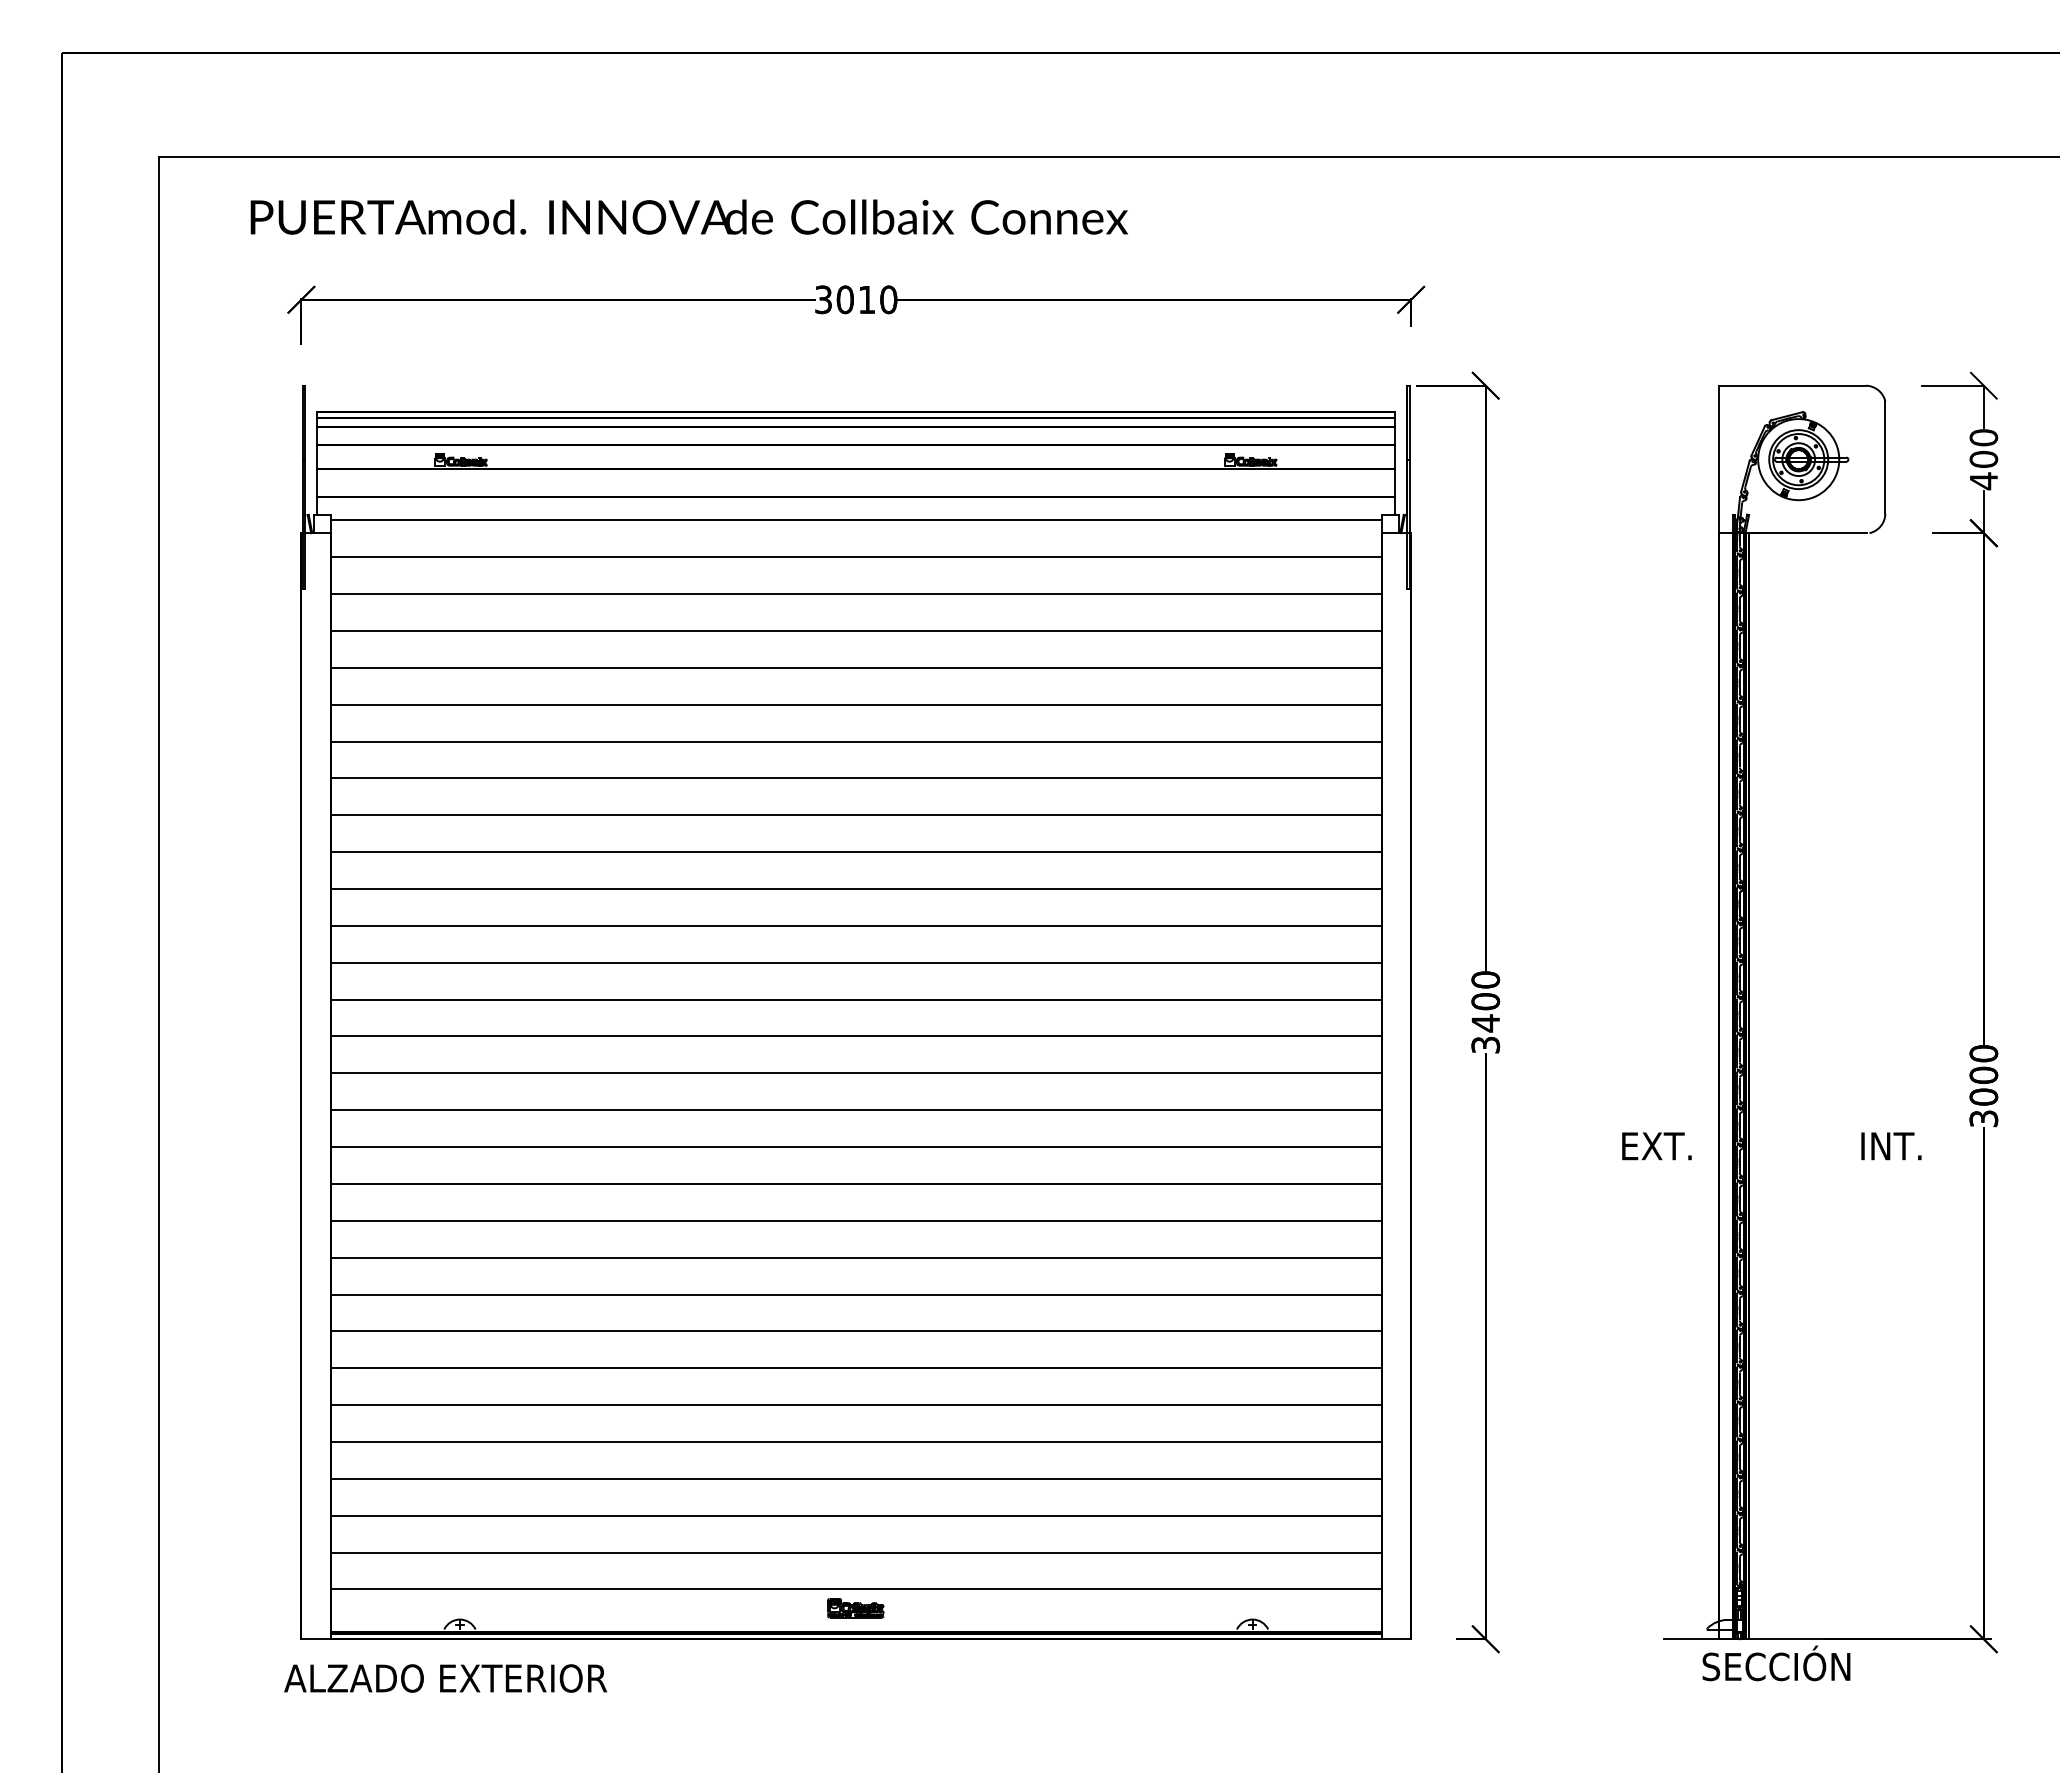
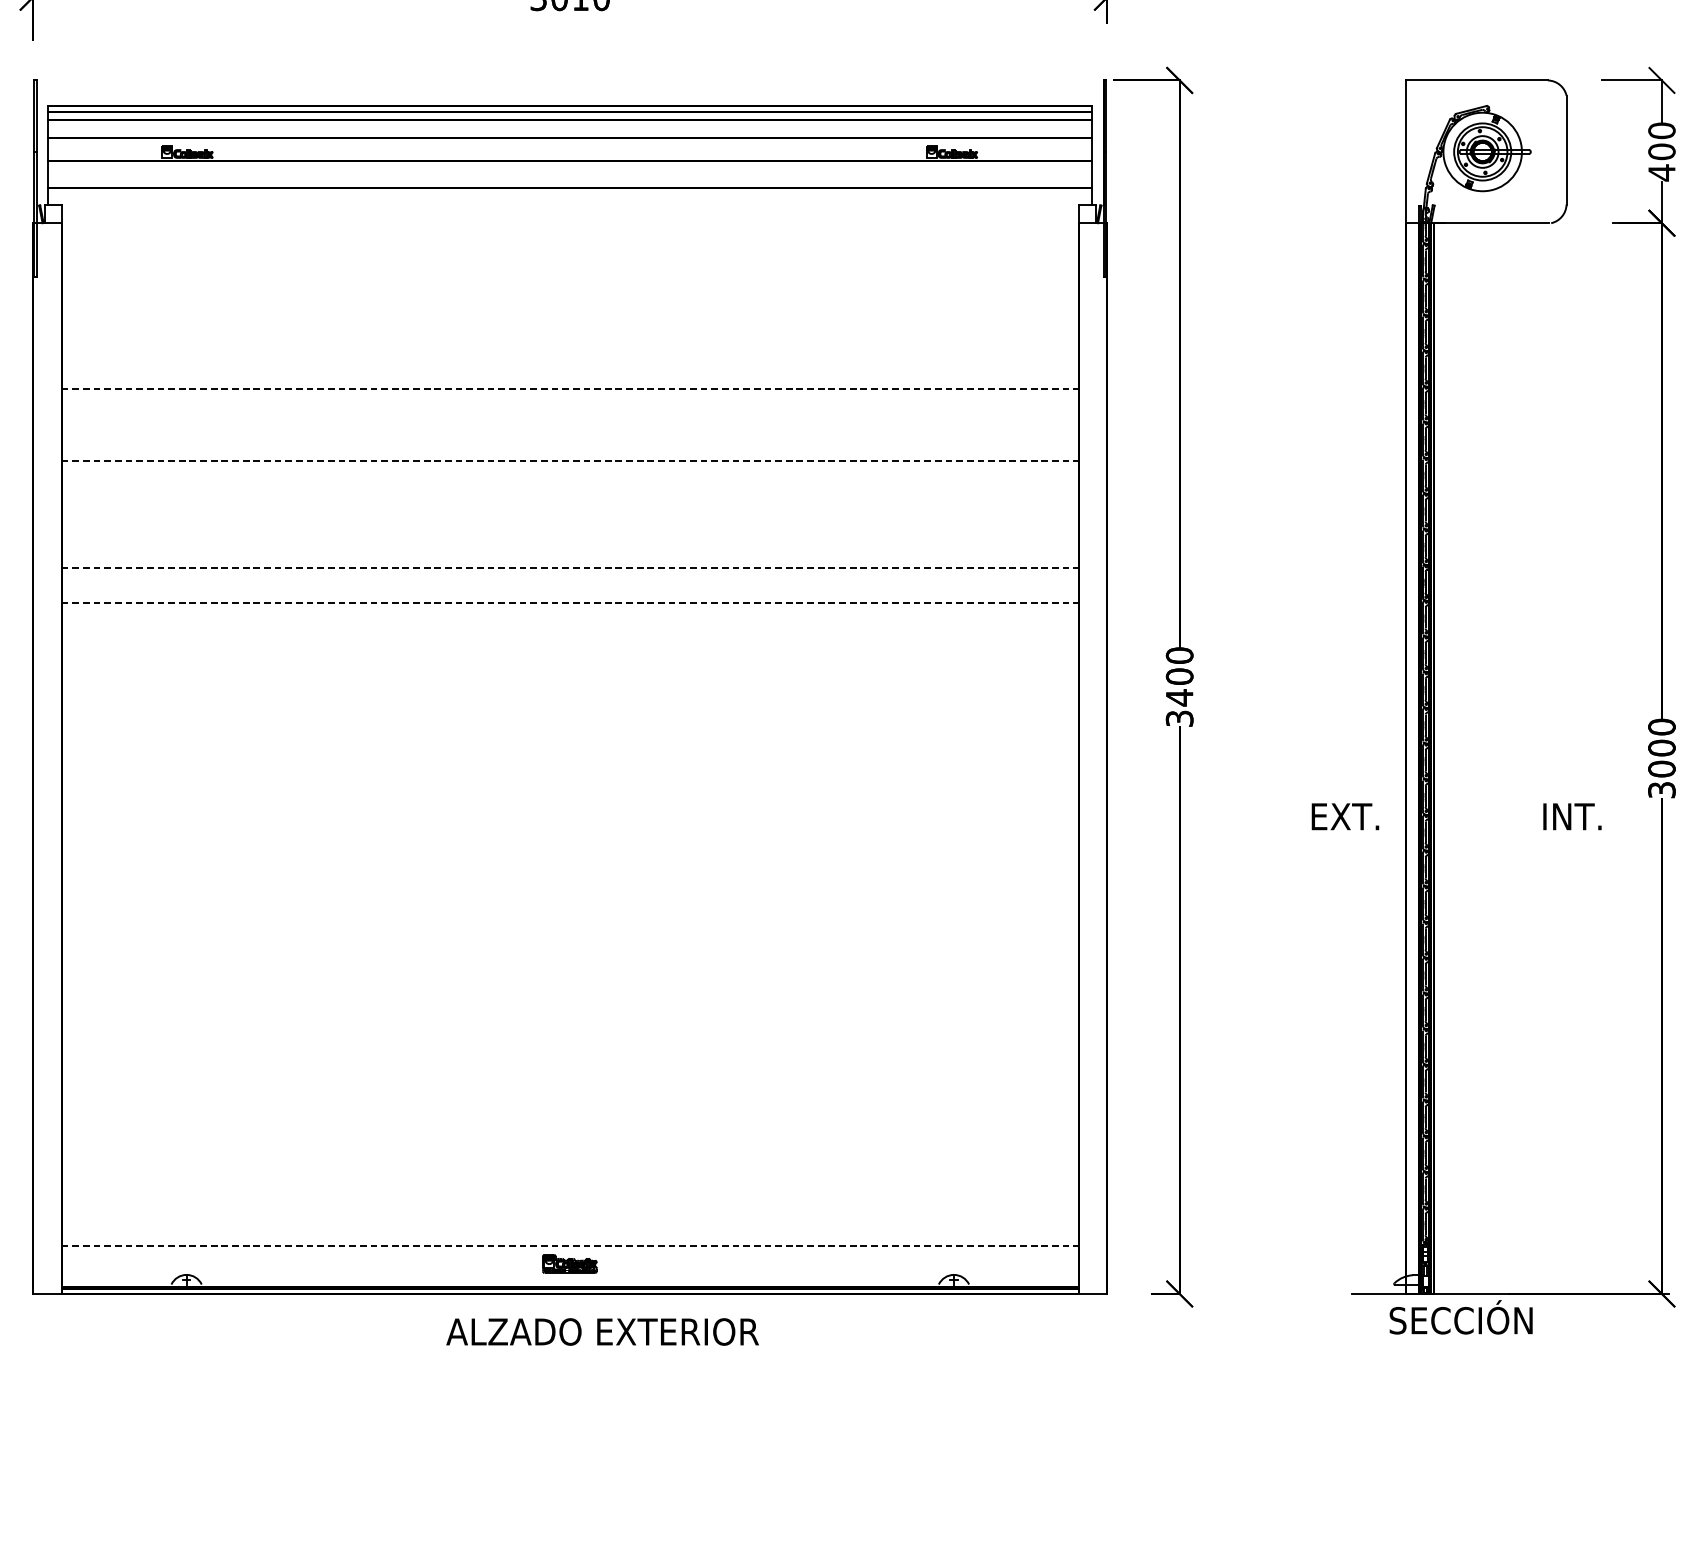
line: (855, 520) -> (569, 210), removed
line: (855, 557) -> (569, 246), removed
line: (855, 594) -> (569, 282), removed
line: (855, 630) -> (569, 317), removed
line: (855, 667) -> (569, 353), removed
line: (856, 704) -> (570, 389), solid -> dashed
line: (855, 741) -> (569, 424), removed
line: (856, 778) -> (570, 460), solid -> dashed
line: (855, 815) -> (569, 496), removed
line: (855, 852) -> (569, 532), removed
line: (856, 888) -> (570, 567), solid -> dashed
line: (856, 925) -> (570, 602), solid -> dashed
line: (855, 962) -> (569, 638), removed
line: (855, 999) -> (569, 674), removed
line: (855, 1036) -> (569, 710), removed
line: (855, 1073) -> (569, 746), removed
line: (855, 1110) -> (569, 782), removed
line: (855, 1147) -> (569, 817), removed
line: (855, 1183) -> (569, 852), removed
line: (855, 1220) -> (569, 888), removed
line: (855, 1257) -> (569, 924), removed
line: (855, 1294) -> (569, 960), removed
line: (855, 1331) -> (569, 996), removed
line: (855, 1368) -> (569, 1031), removed
line: (855, 1405) -> (569, 1067), removed
line: (855, 1442) -> (569, 1103), removed
line: (855, 1478) -> (569, 1138), removed
line: (855, 1515) -> (569, 1174), removed
line: (855, 1552) -> (569, 1209), removed
line: (856, 1589) -> (570, 1245), solid -> dashed
text: (445, 1678) -> (602, 1331), moved

